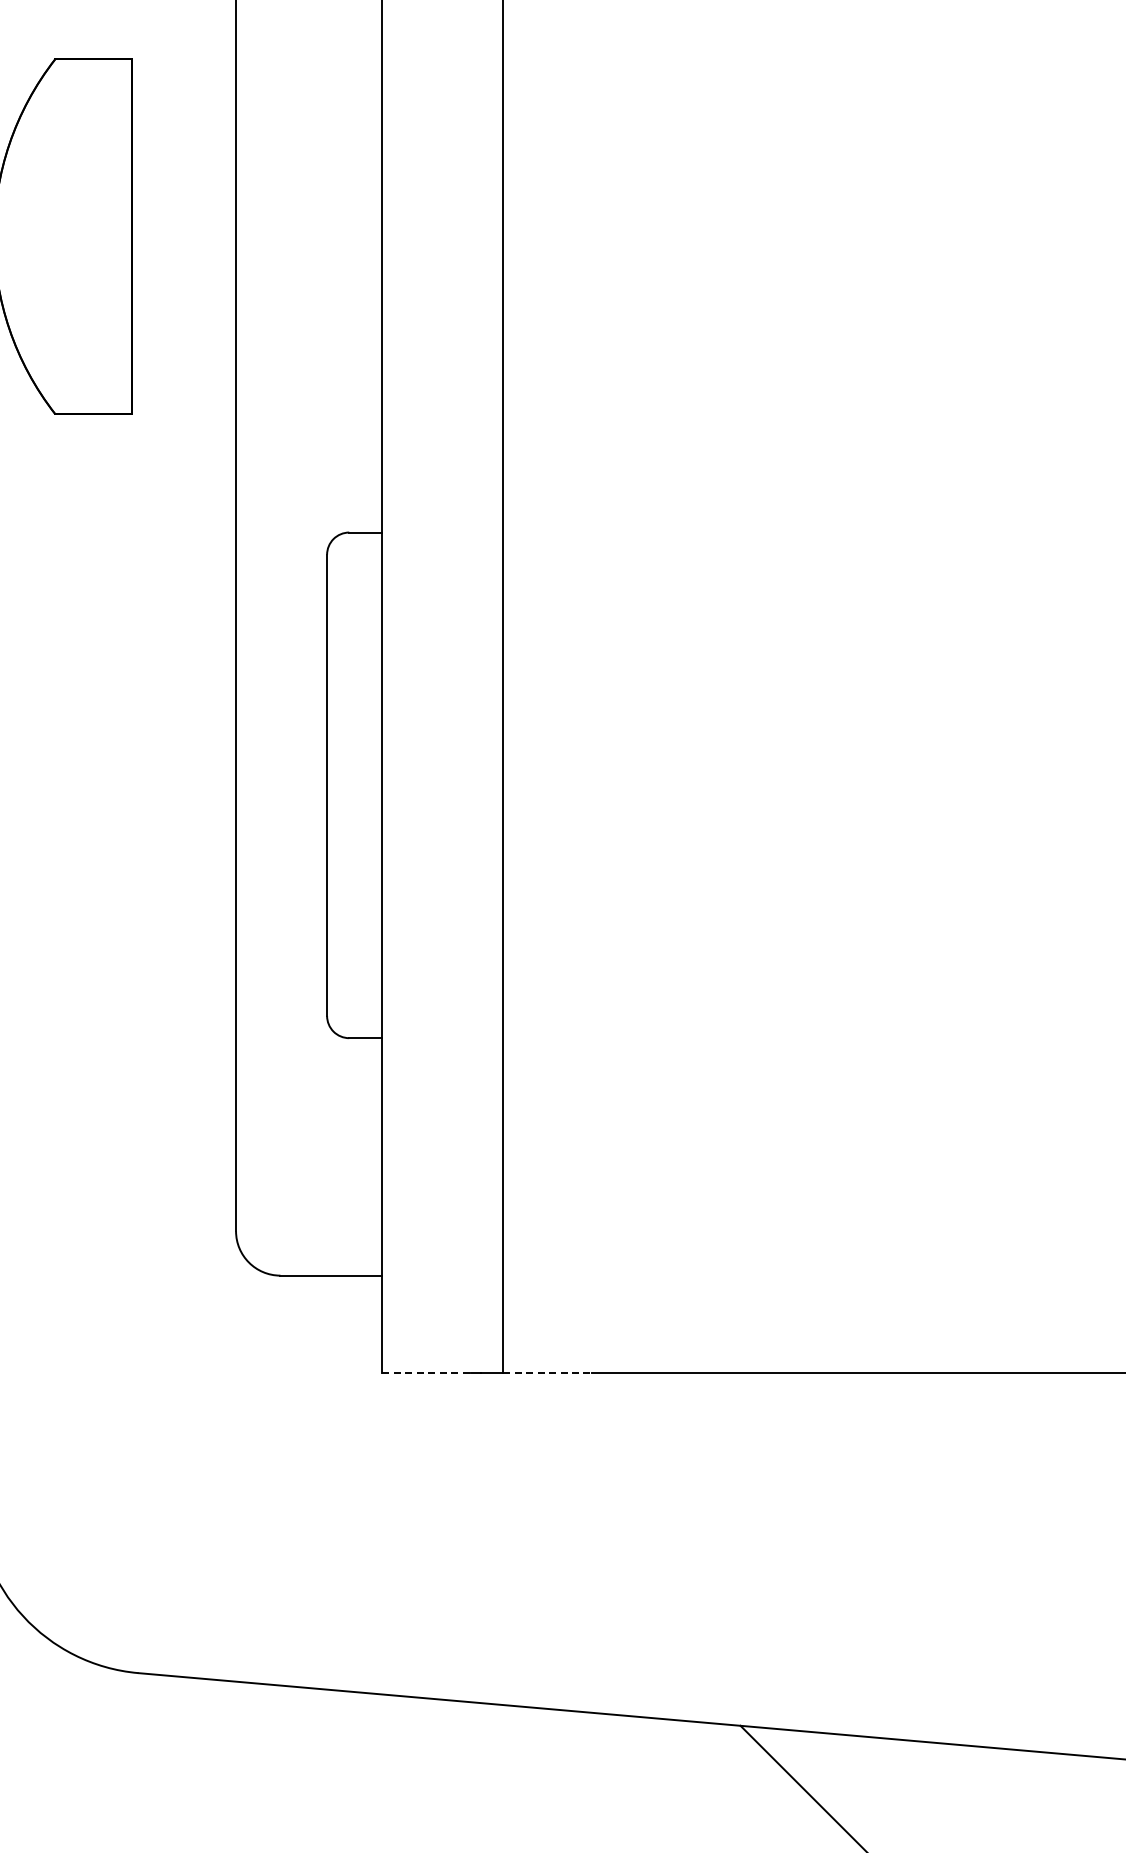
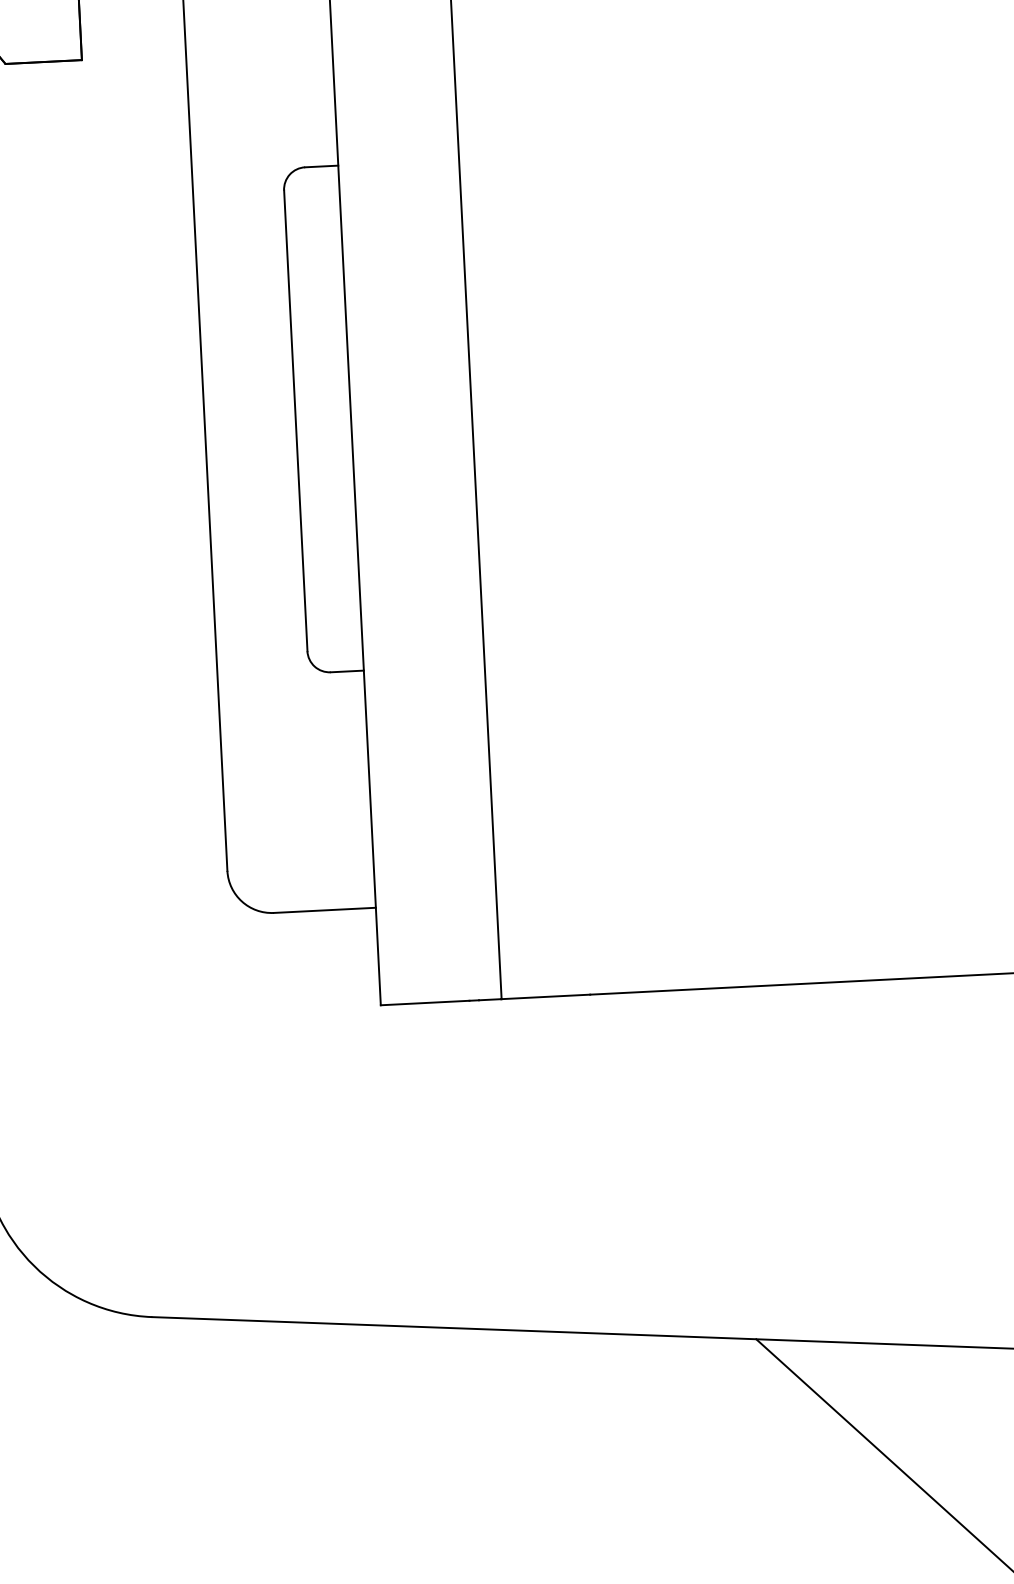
line: (427, 1373) -> (425, 1003), dashed -> solid
line: (548, 1373) -> (546, 997), dashed -> solid

